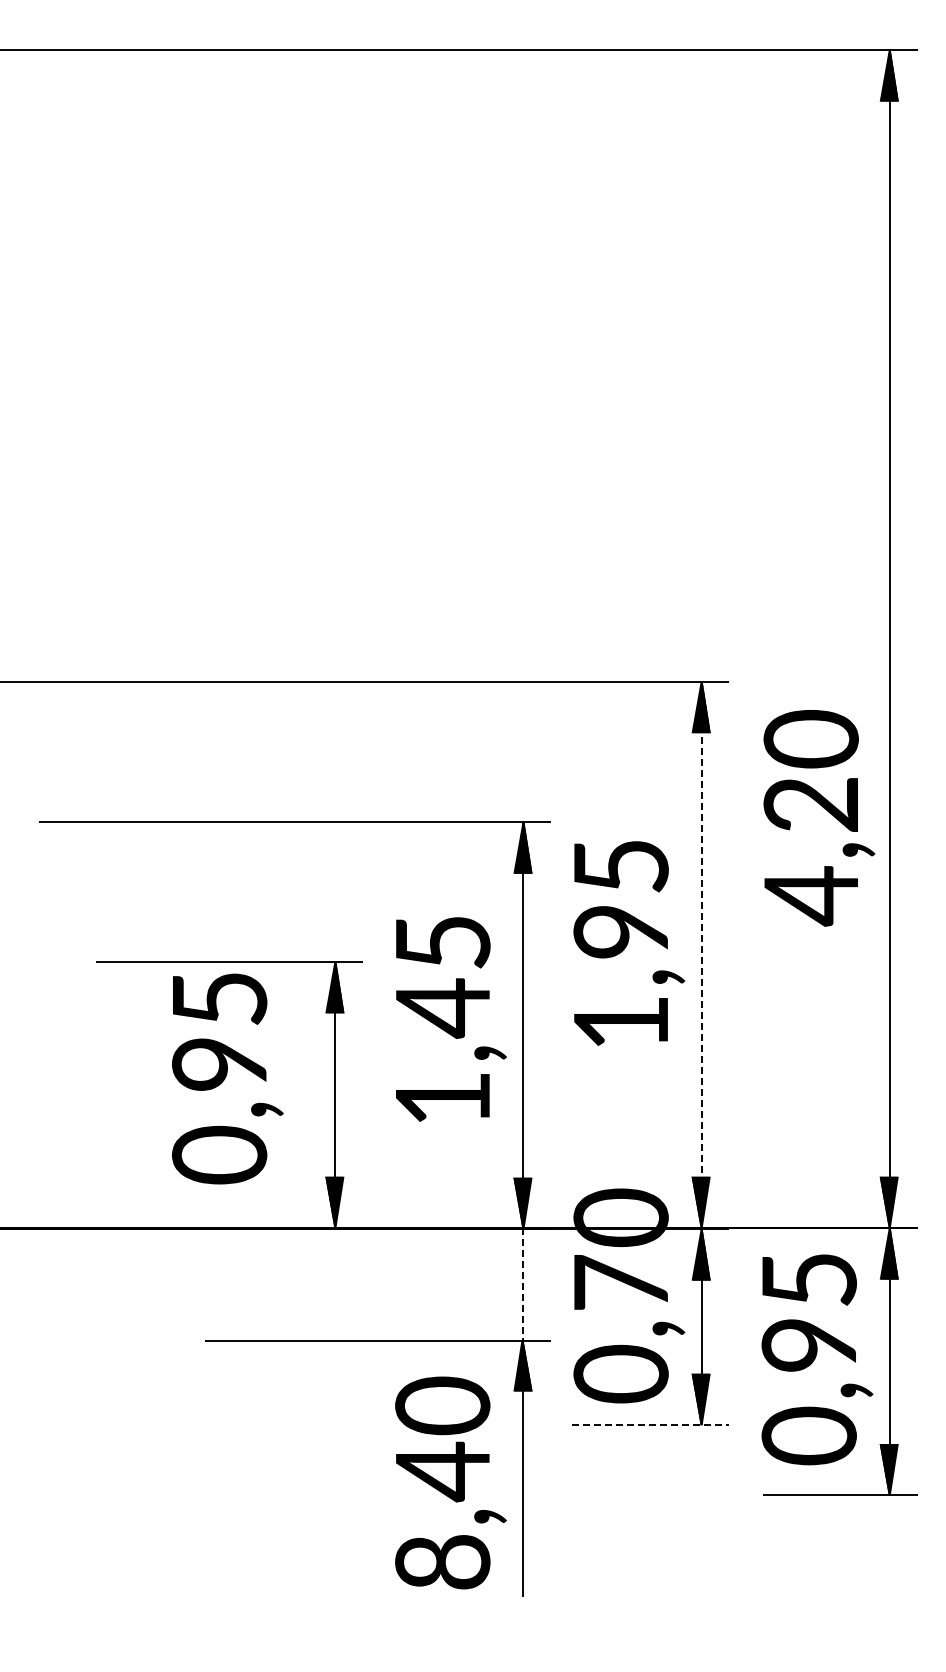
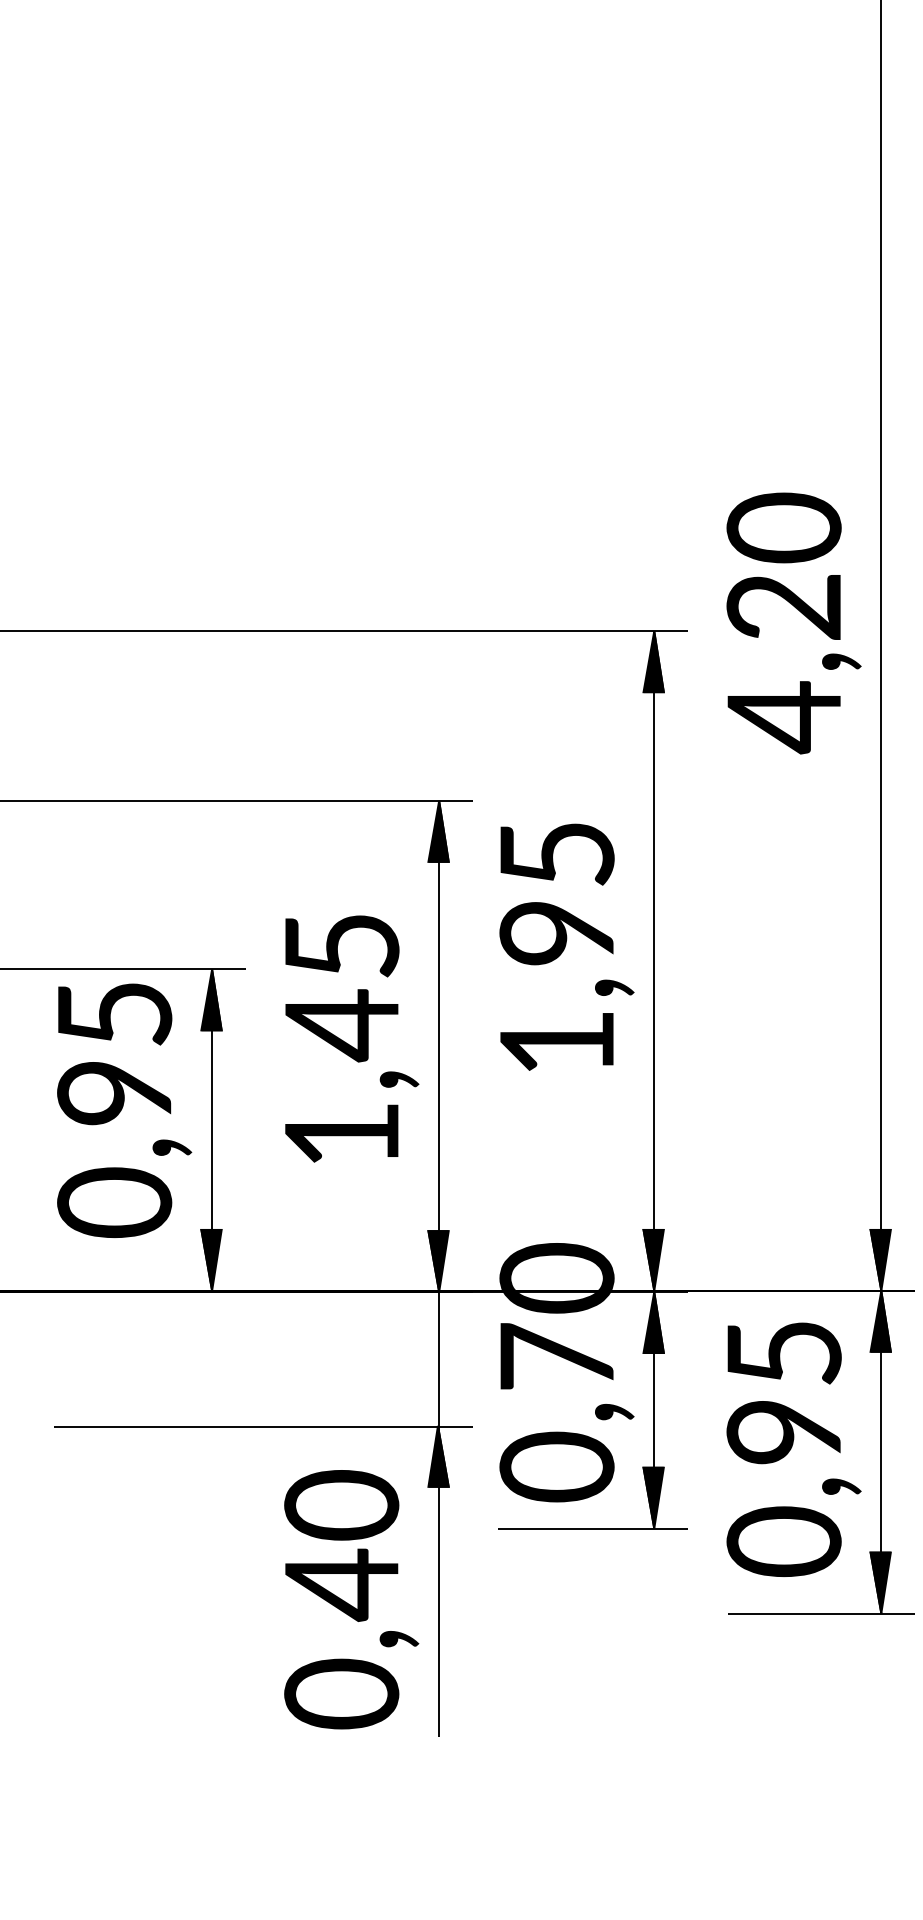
text: (819, 818) -> (794, 623), moved
line: (701, 955) -> (654, 961), dashed -> solid
text: (227, 1078) -> (124, 1110), moved
line: (523, 1285) -> (439, 1360), dashed -> solid
line: (650, 1425) -> (592, 1529), dashed -> solid
text: (442, 1562) -> (341, 1694), 8,40 -> 0,40

